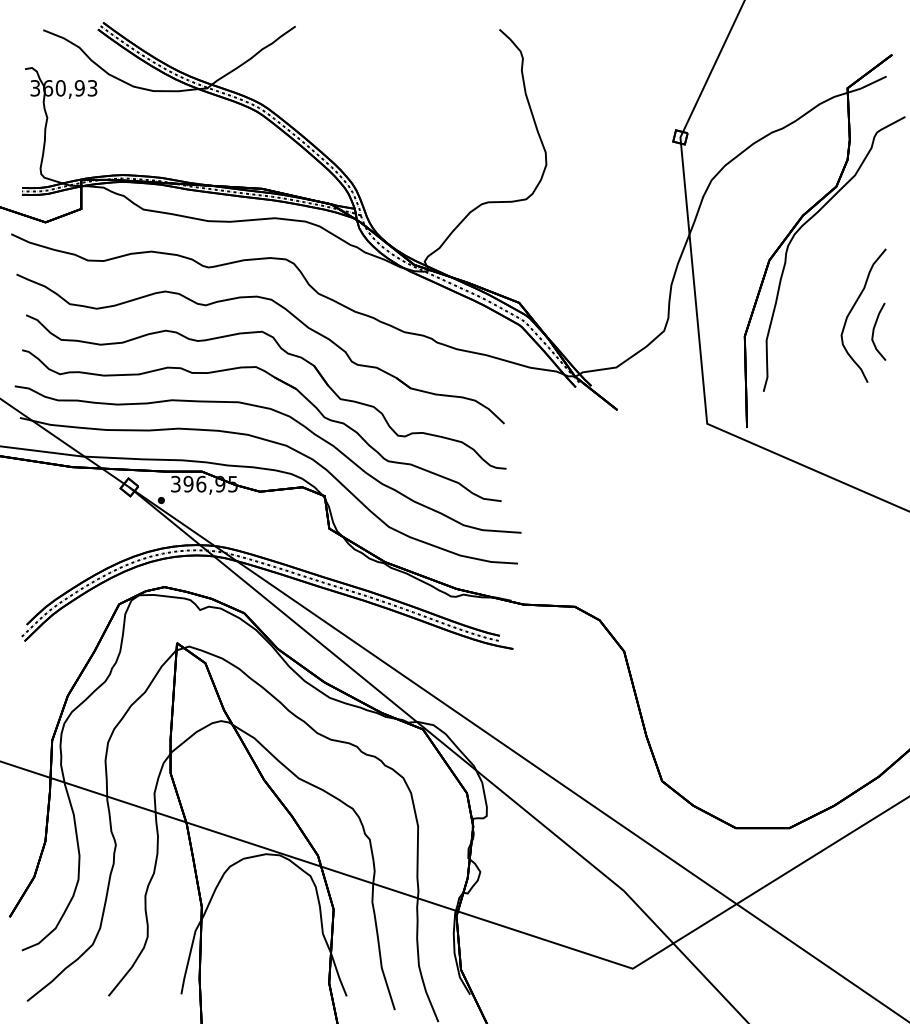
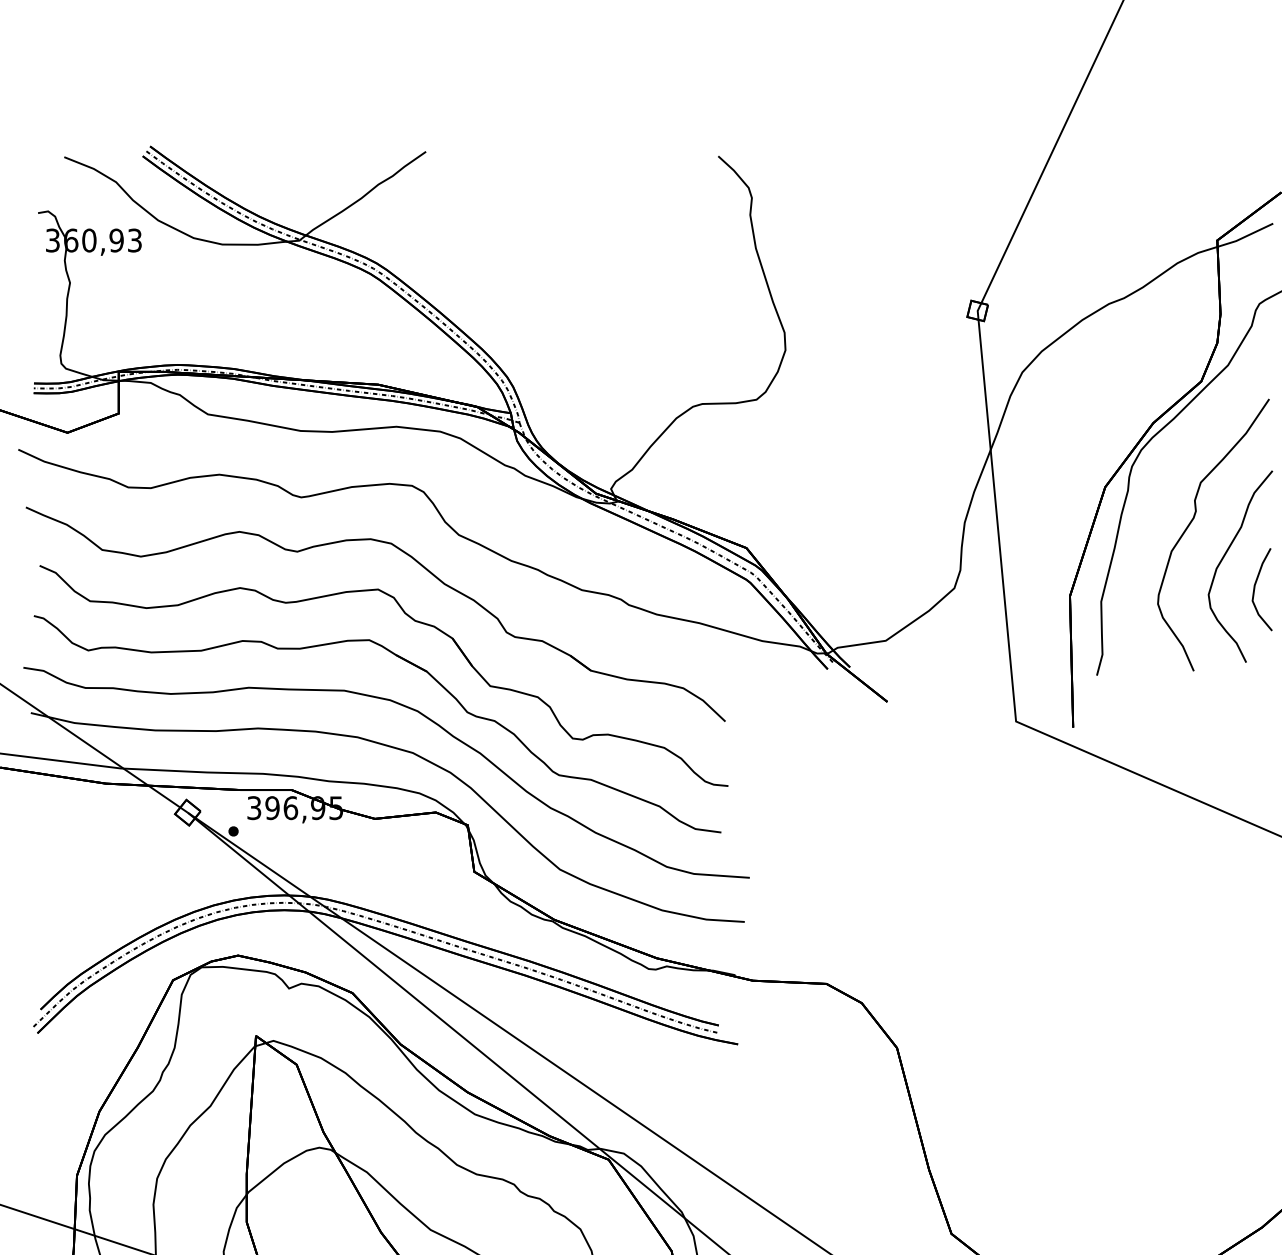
curve: (831, 283) -> (1194, 520), added

